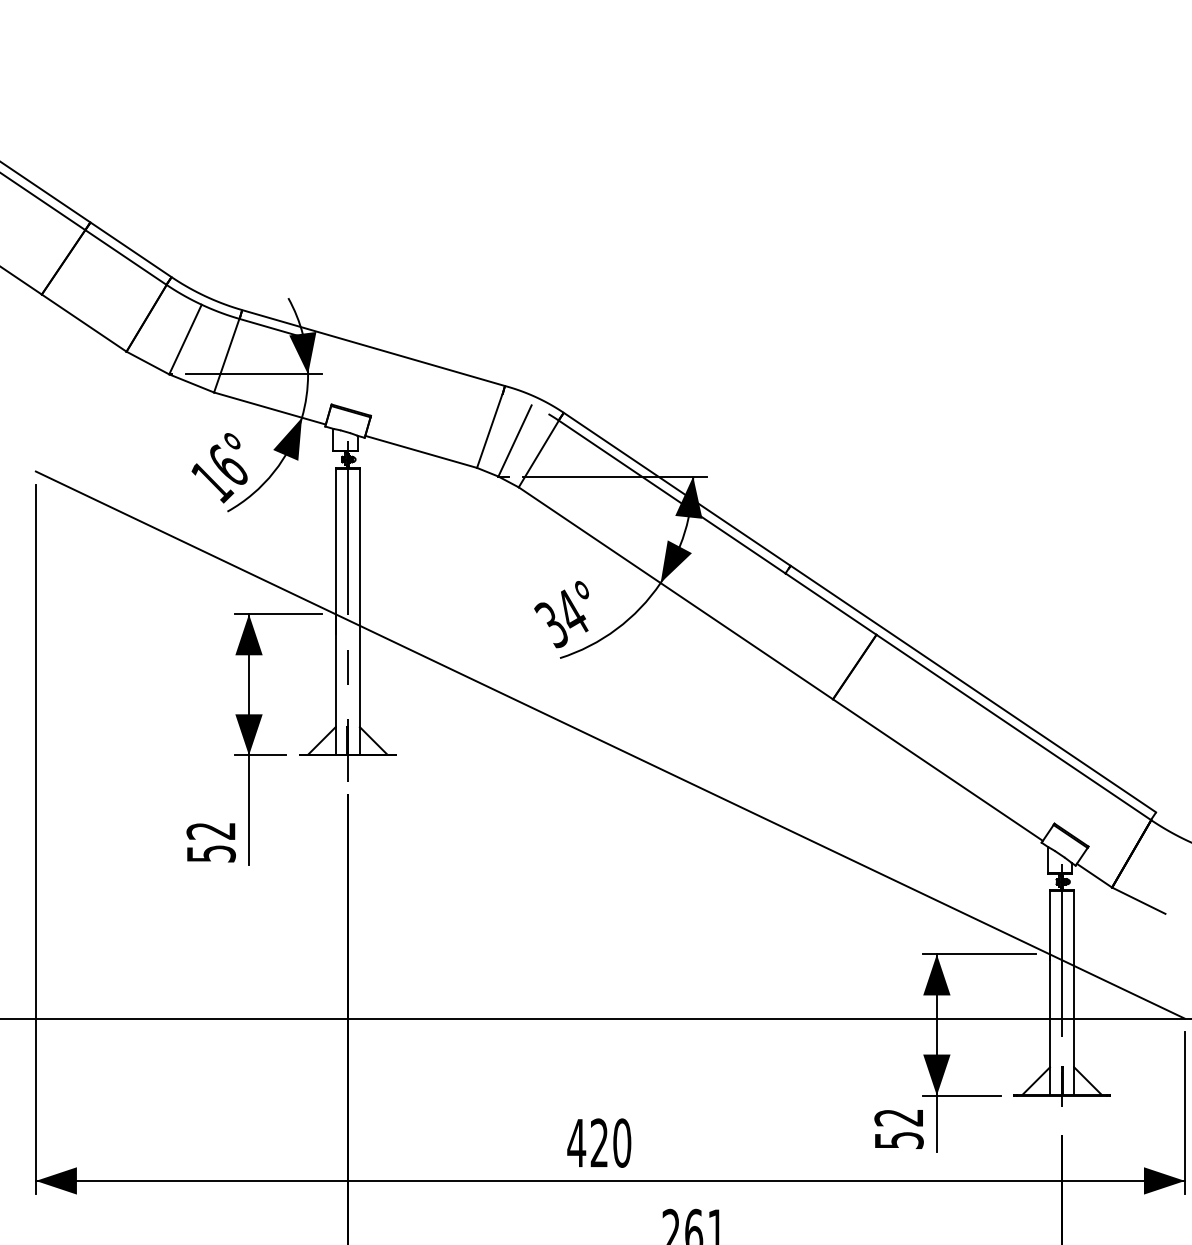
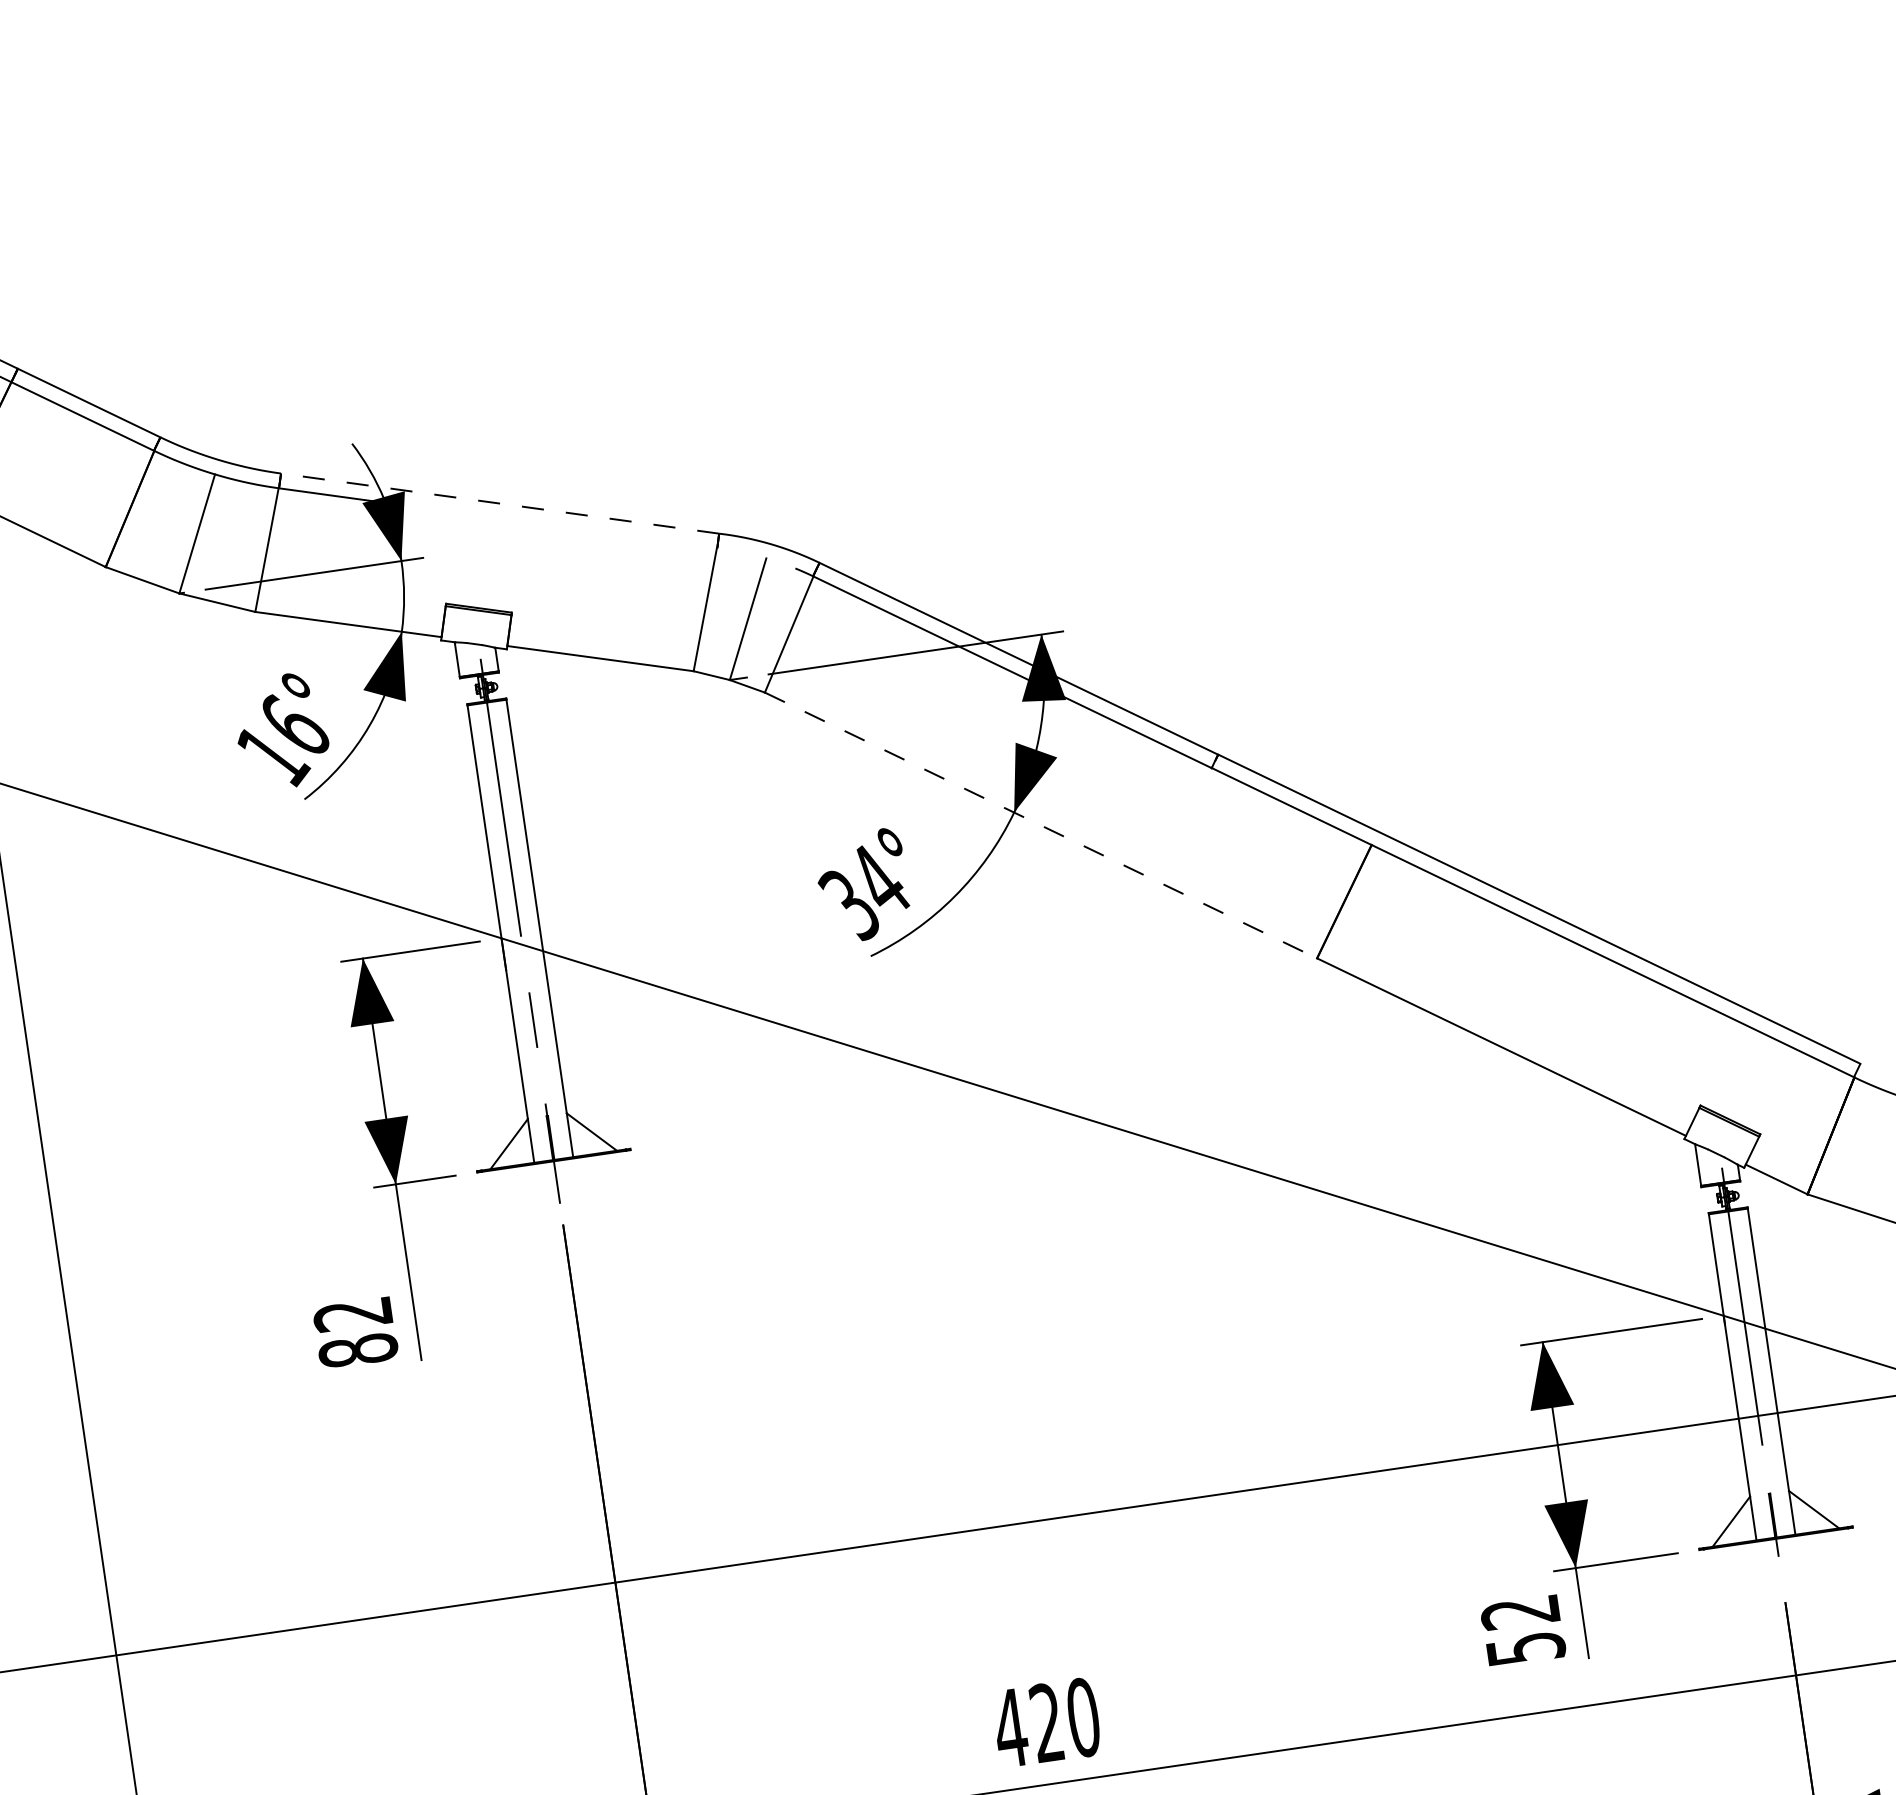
line: (373, 348) -> (500, 504), solid -> dashed
line: (676, 593) -> (1042, 825), solid -> dashed
text: (210, 853) -> (357, 1350), 52 -> 82

